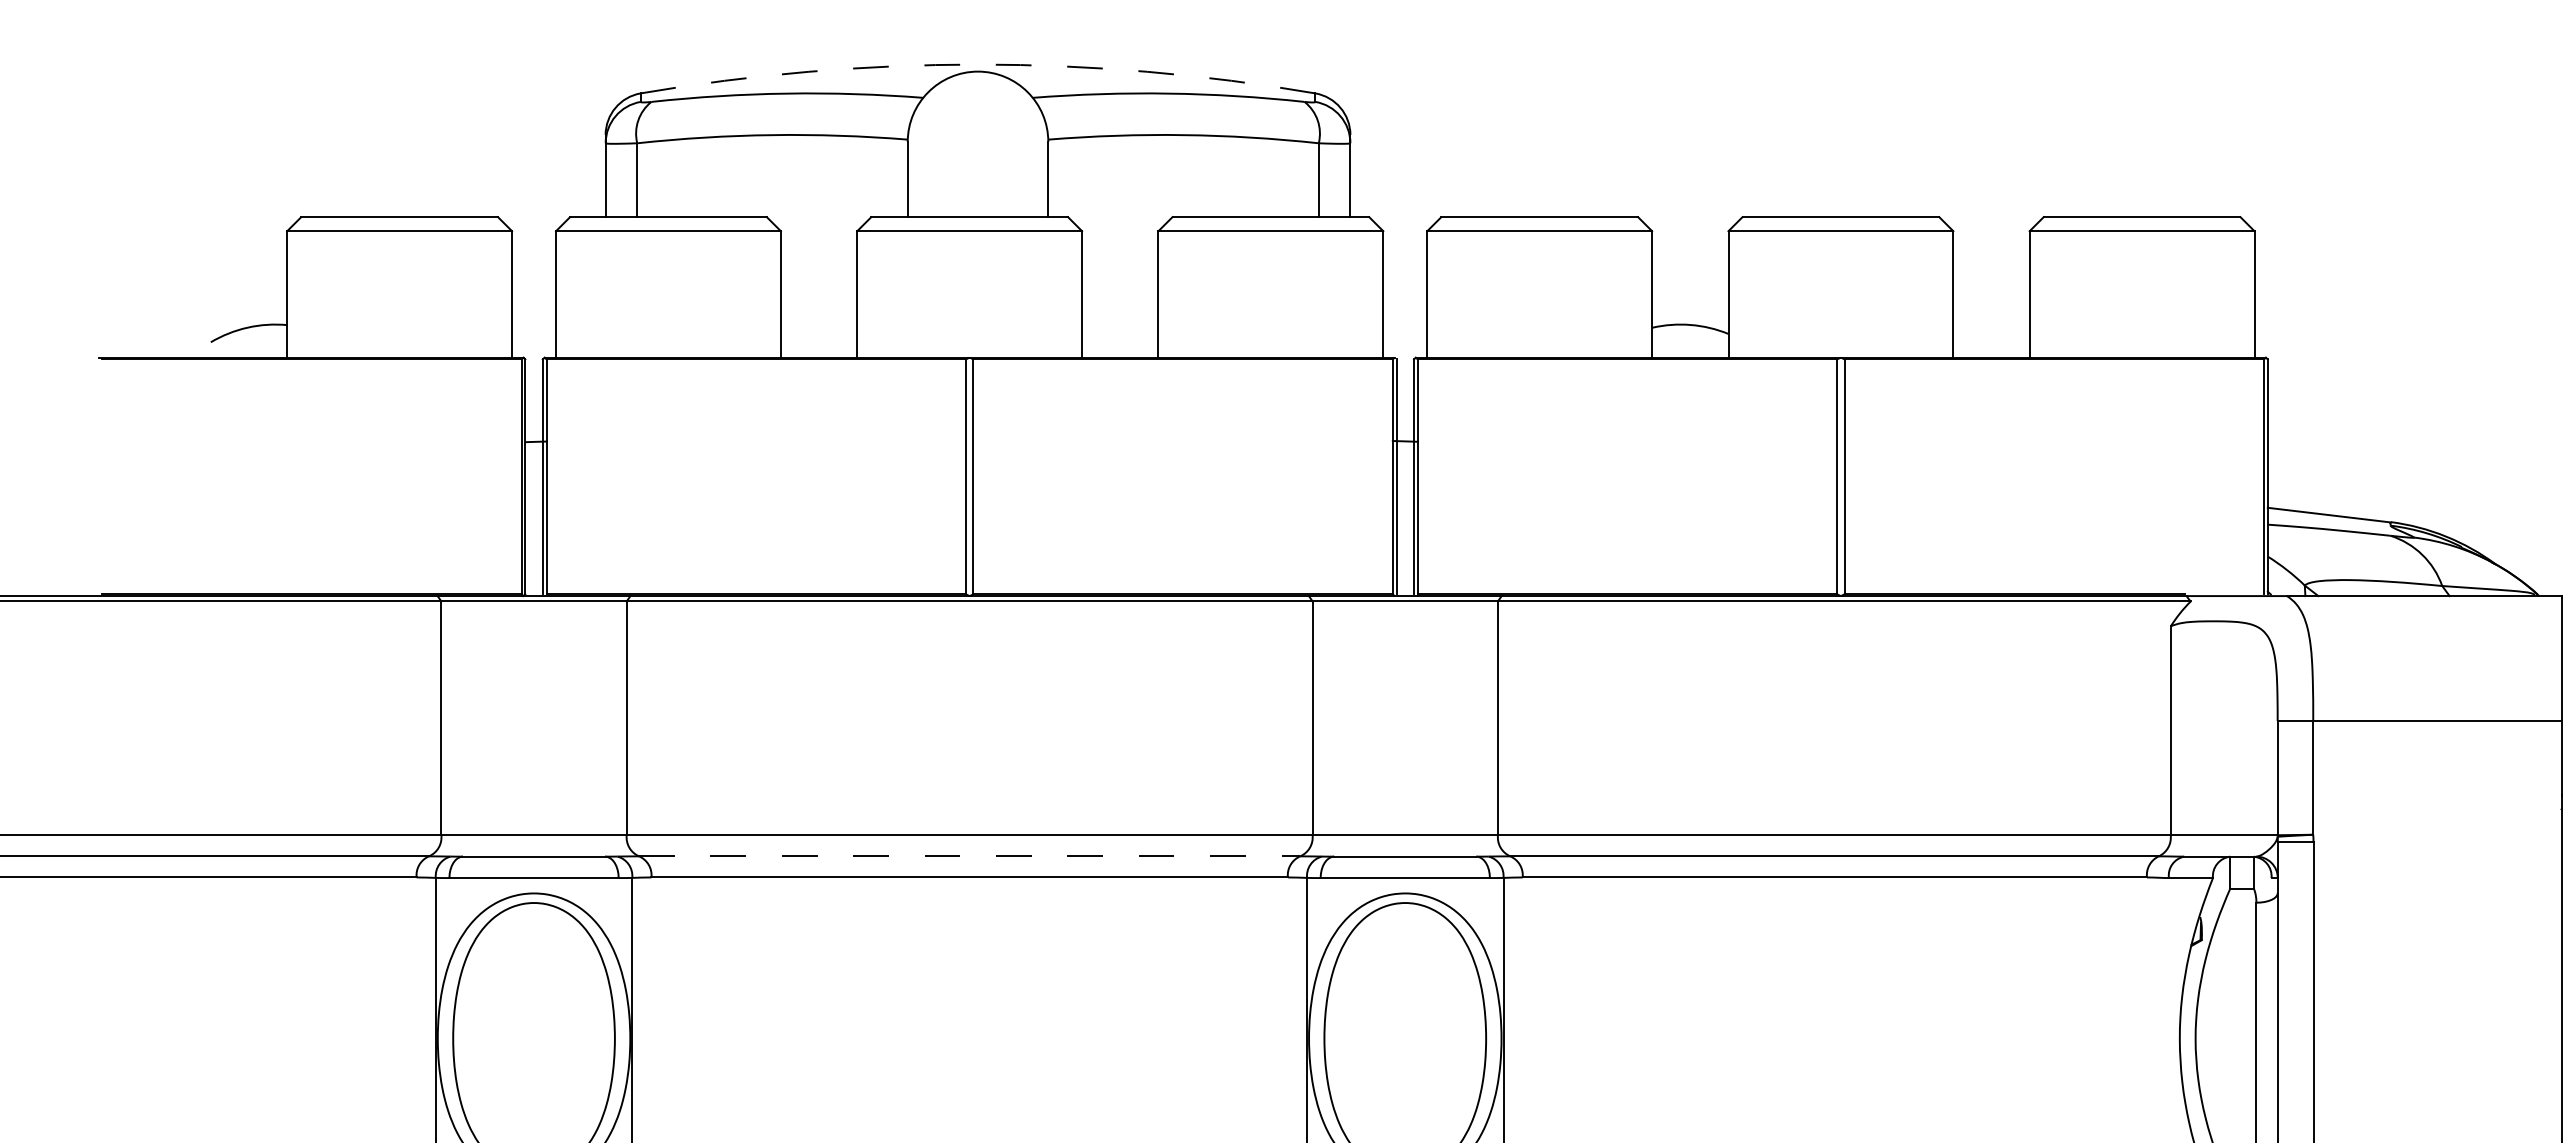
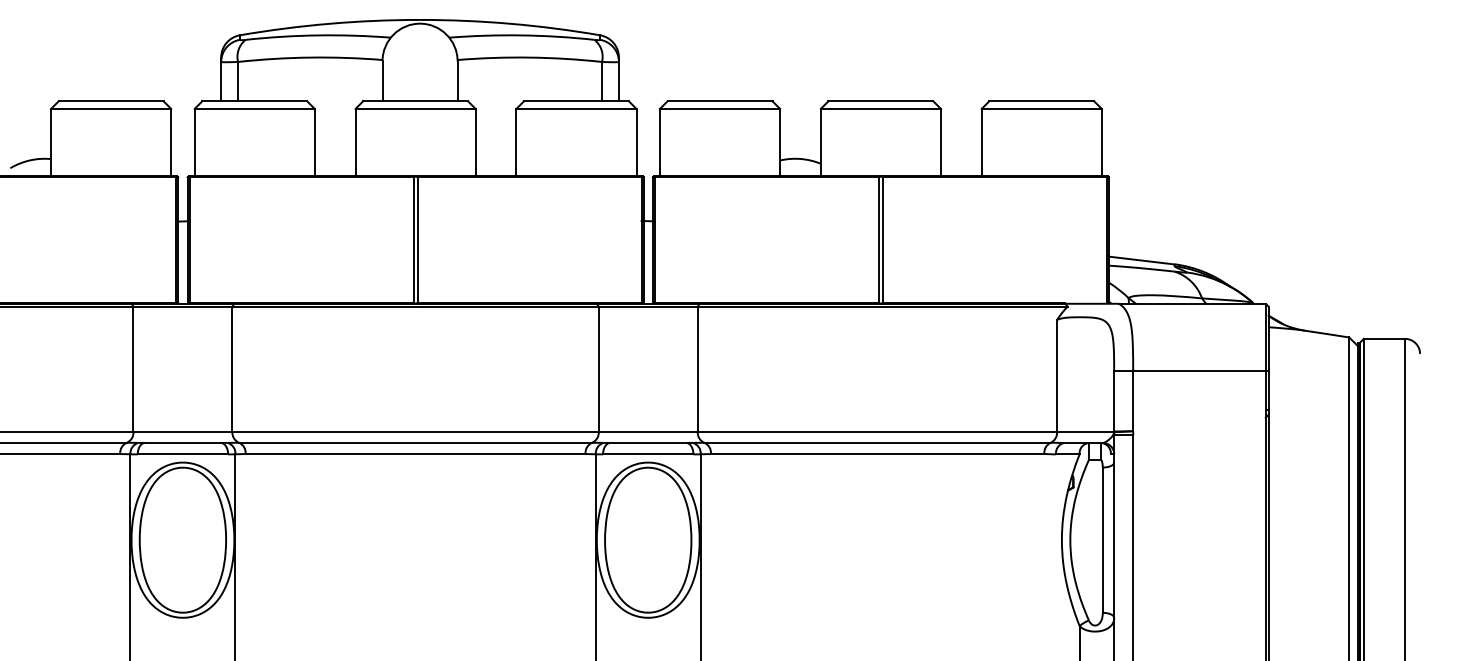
arc: (978, 63) -> (420, 19), dashed -> solid
line: (969, 855) -> (415, 442), dashed -> solid

